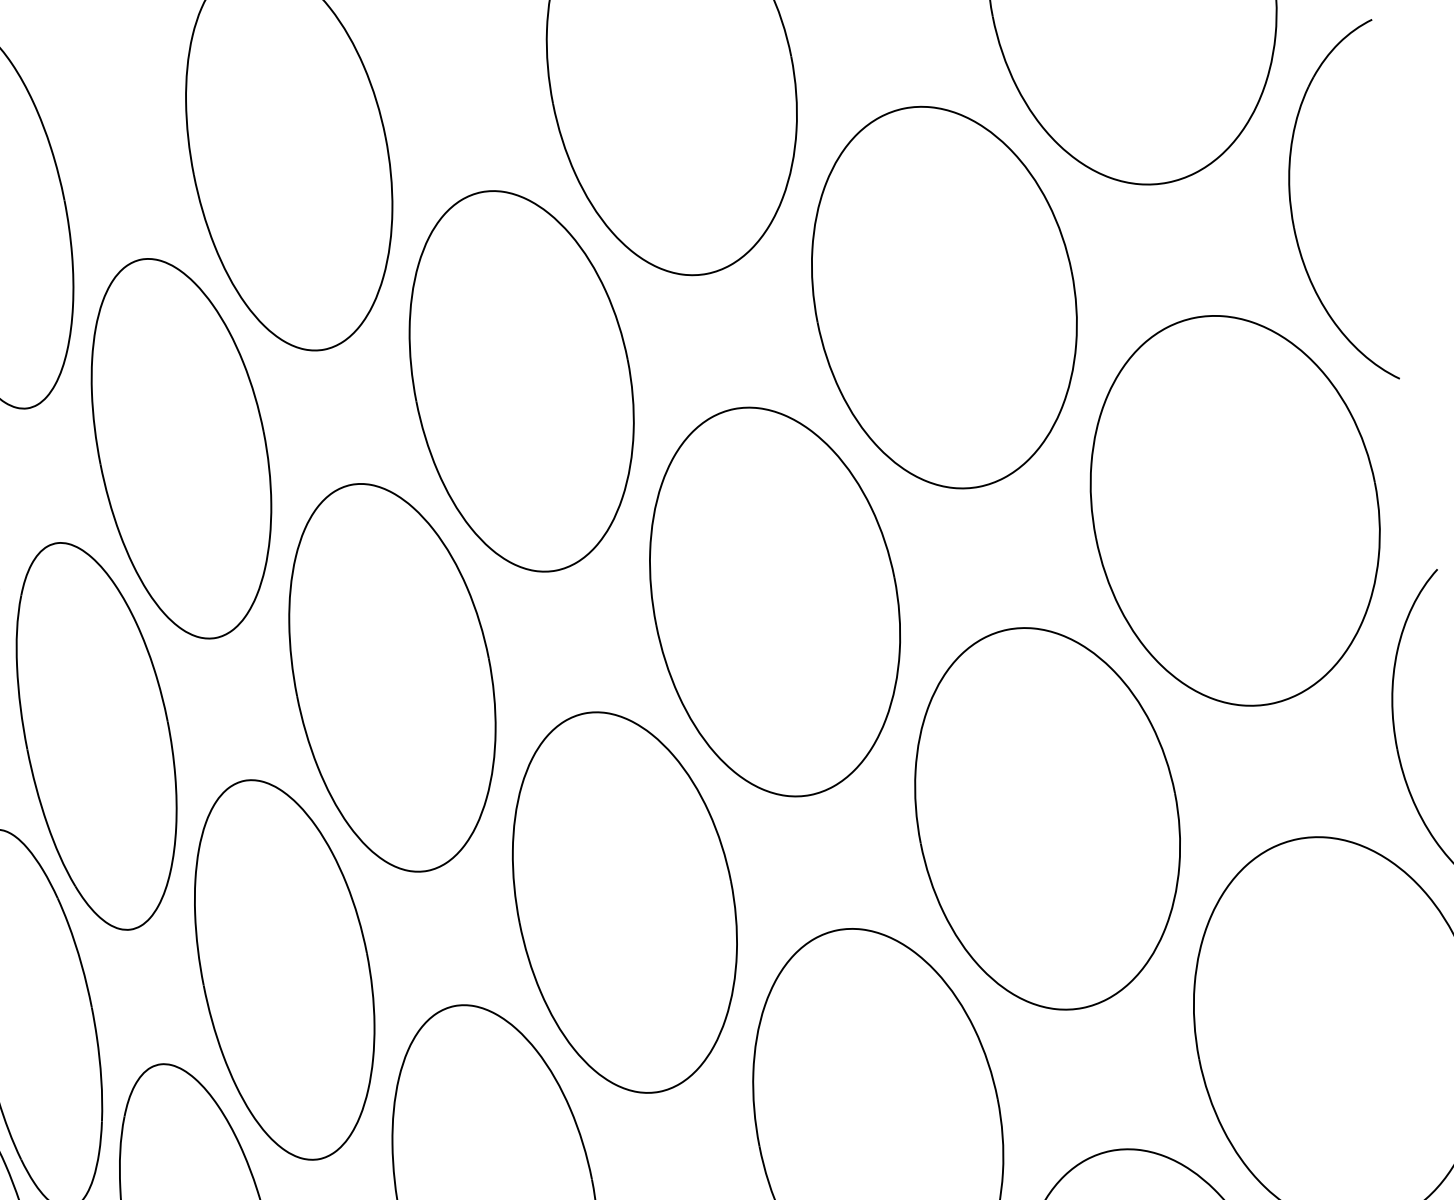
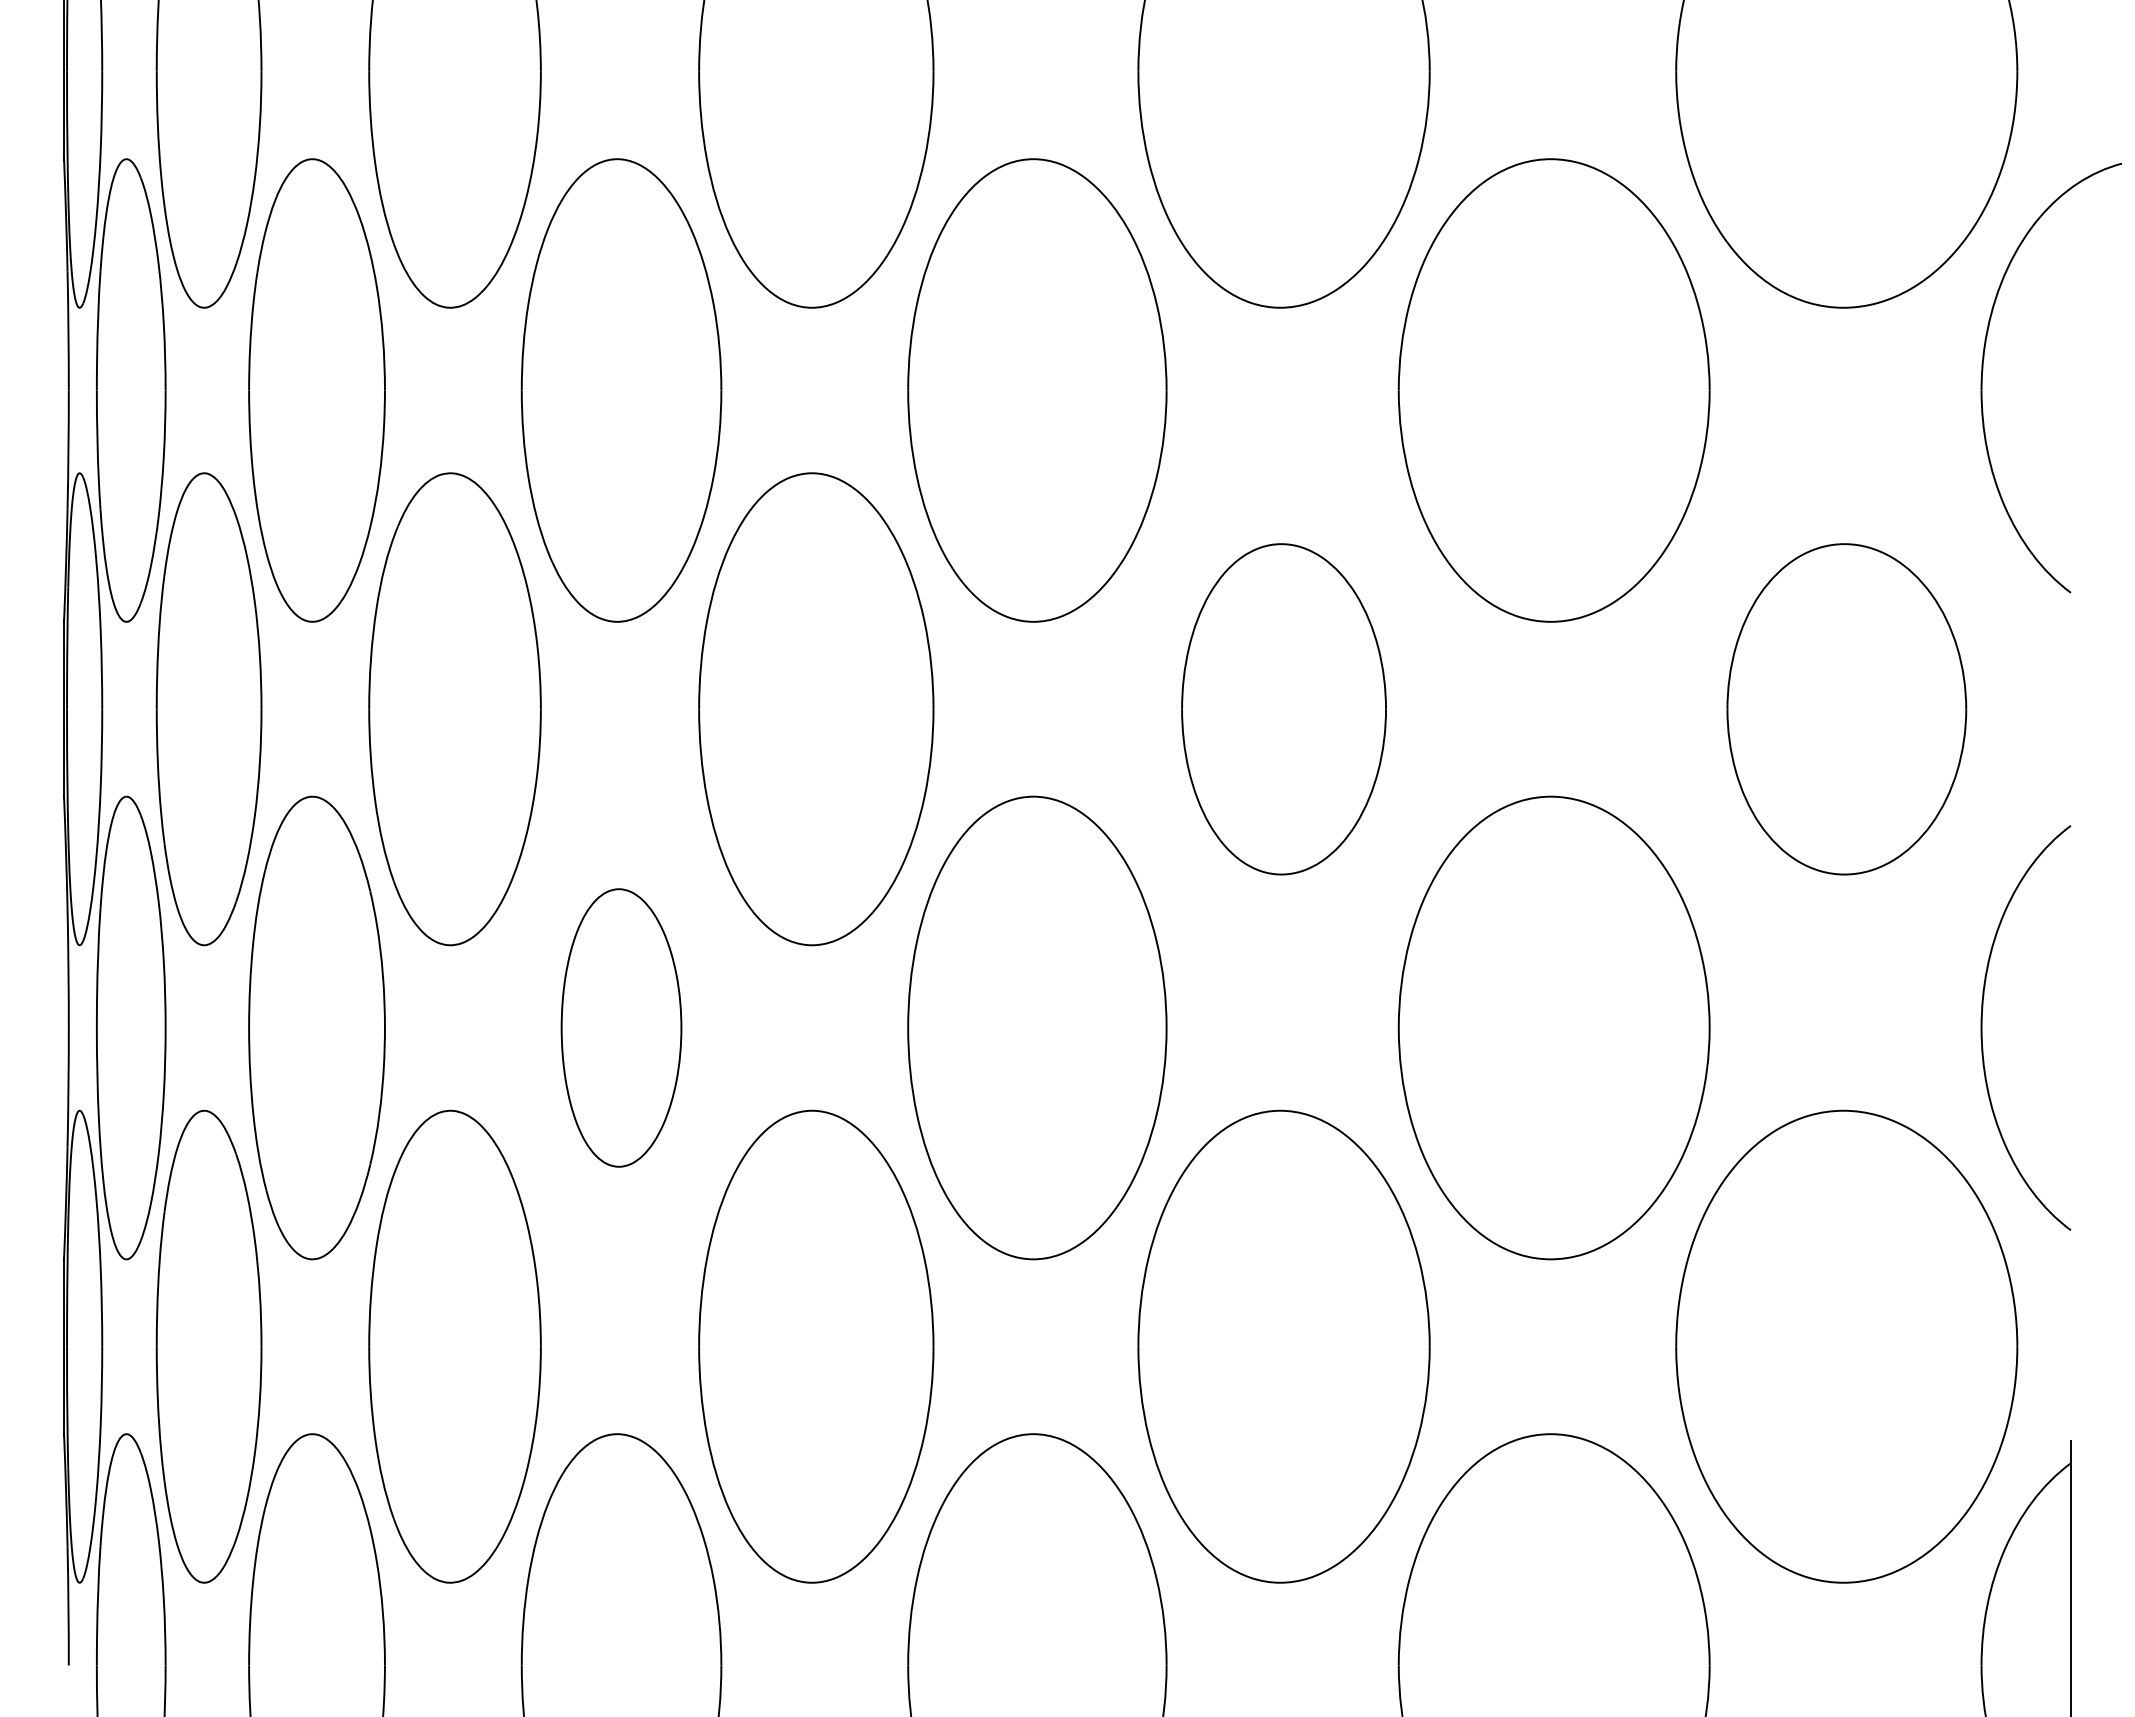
part: (1235, 510) -> (1846, 709), size x0.7
part: (774, 601) -> (1283, 709), size x0.7
part: (285, 968) -> (621, 1027), size x0.6

